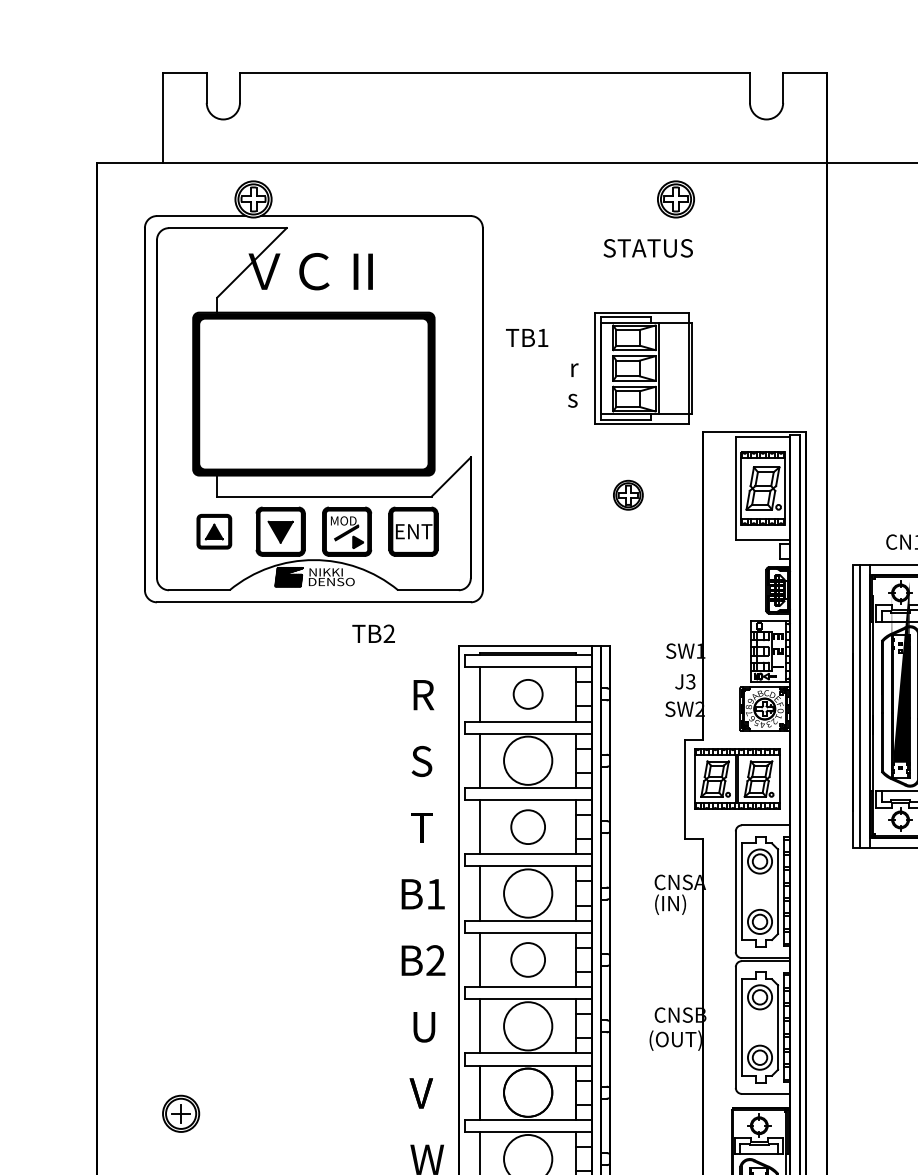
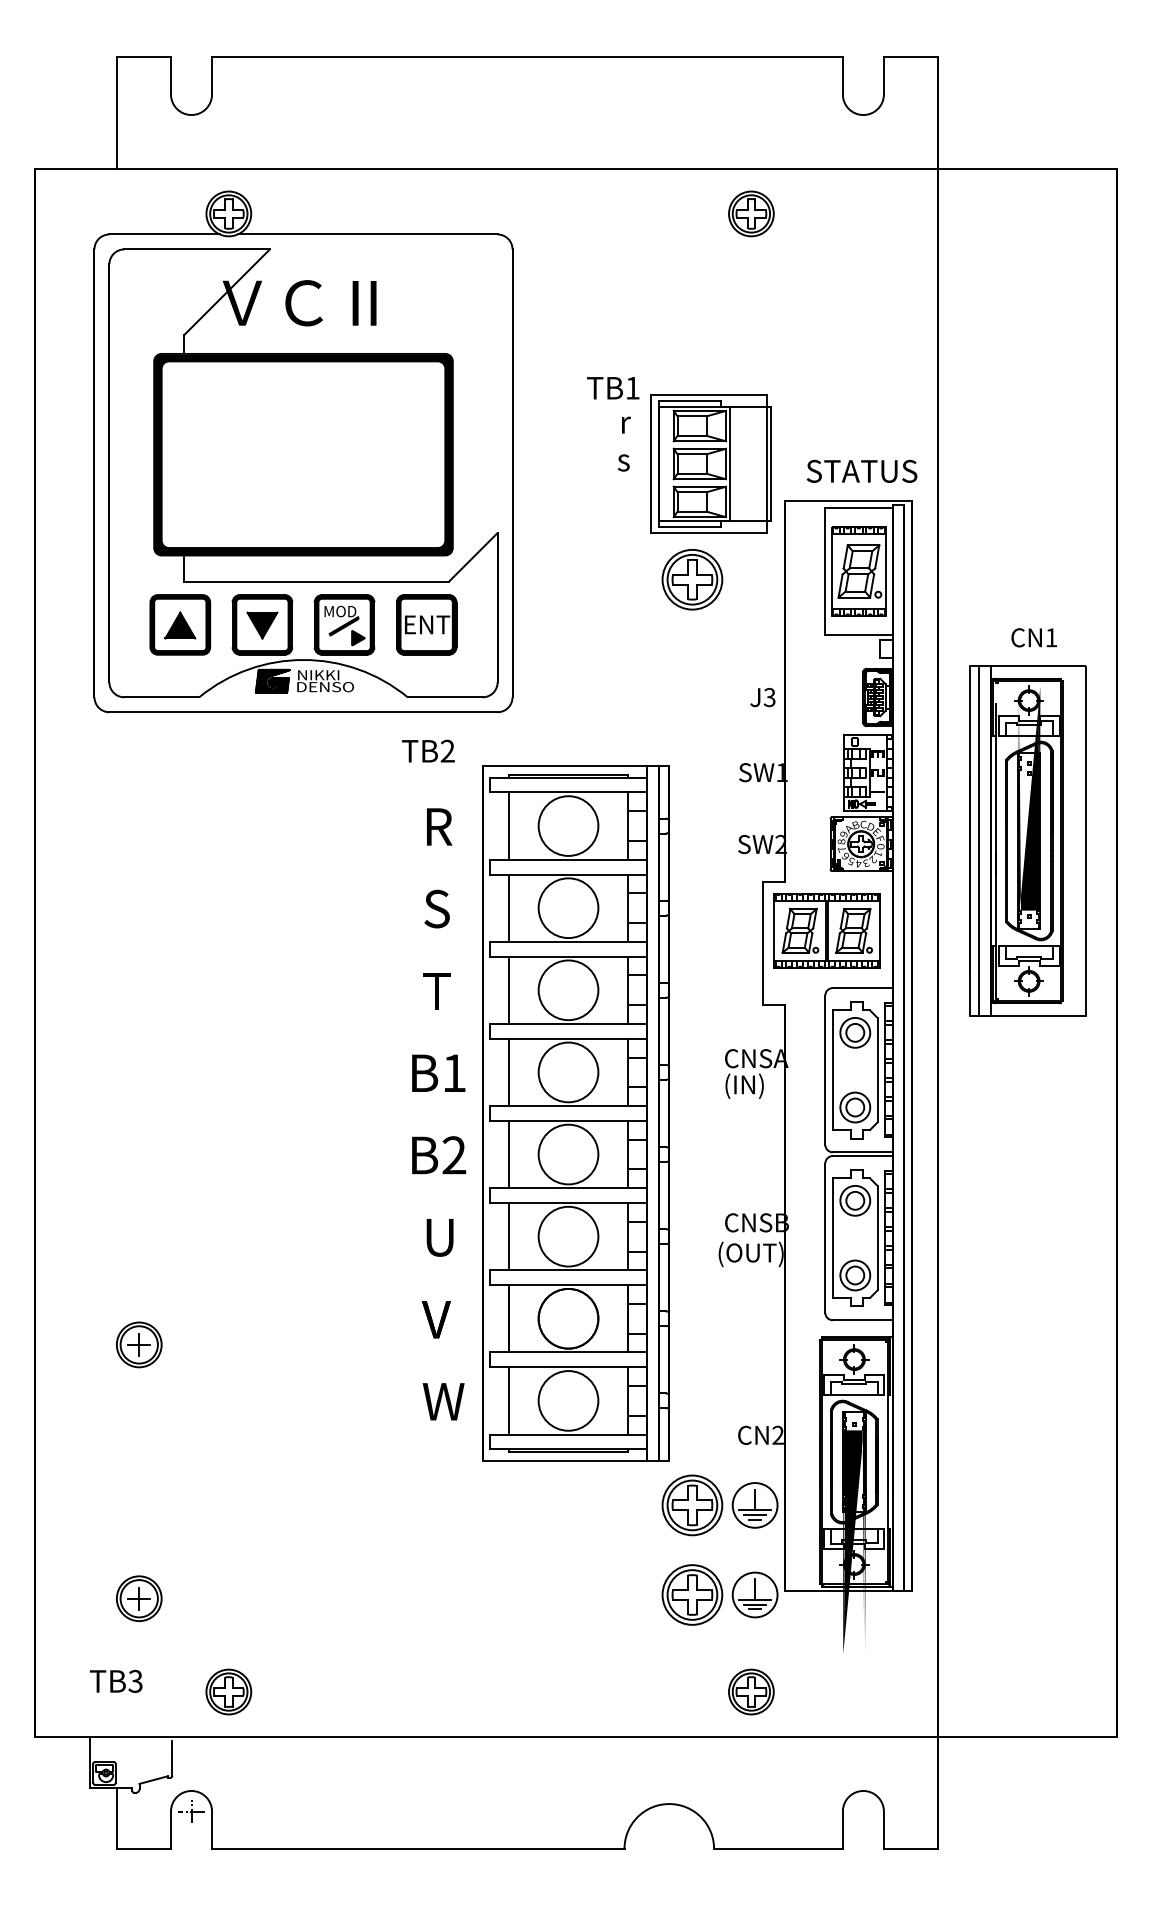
text: (647, 247) -> (861, 470), moved
text: (527, 338) -> (613, 388), moved
part: (642, 368) -> (710, 463), moved
part: (628, 495) -> (692, 579), size x1.67
part: (214, 531) -> (180, 624), size x1.43
text: (373, 633) -> (428, 750), moved
text: (685, 681) -> (762, 697), moved
circle: (528, 693) -> (568, 825), size x1.67
circle: (528, 827) -> (568, 990), size x1.43
circle: (528, 959) -> (568, 1154), size x1.43

